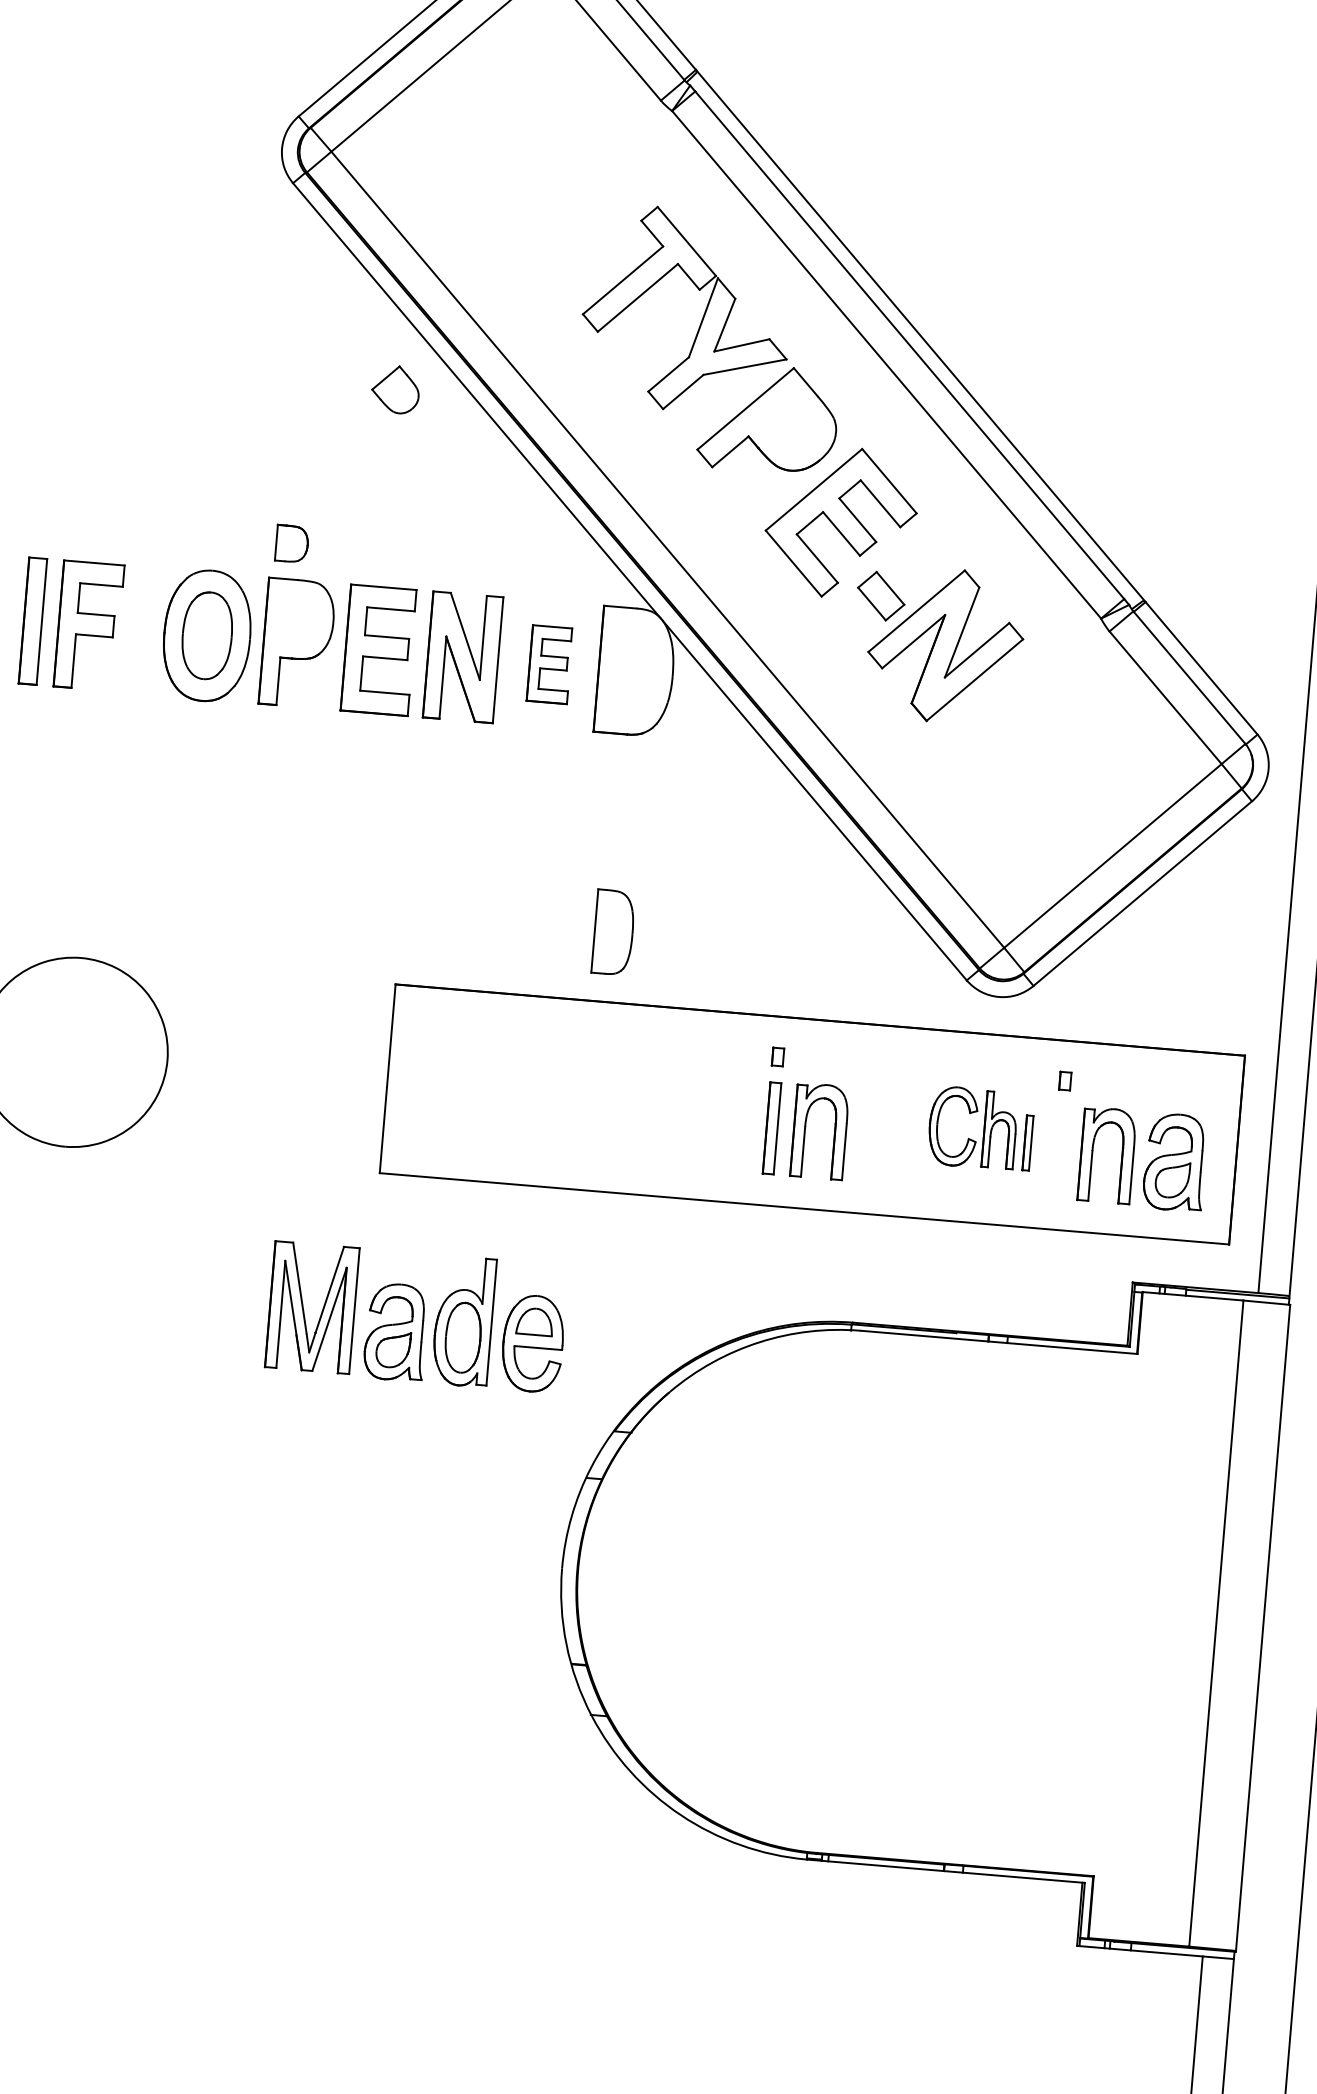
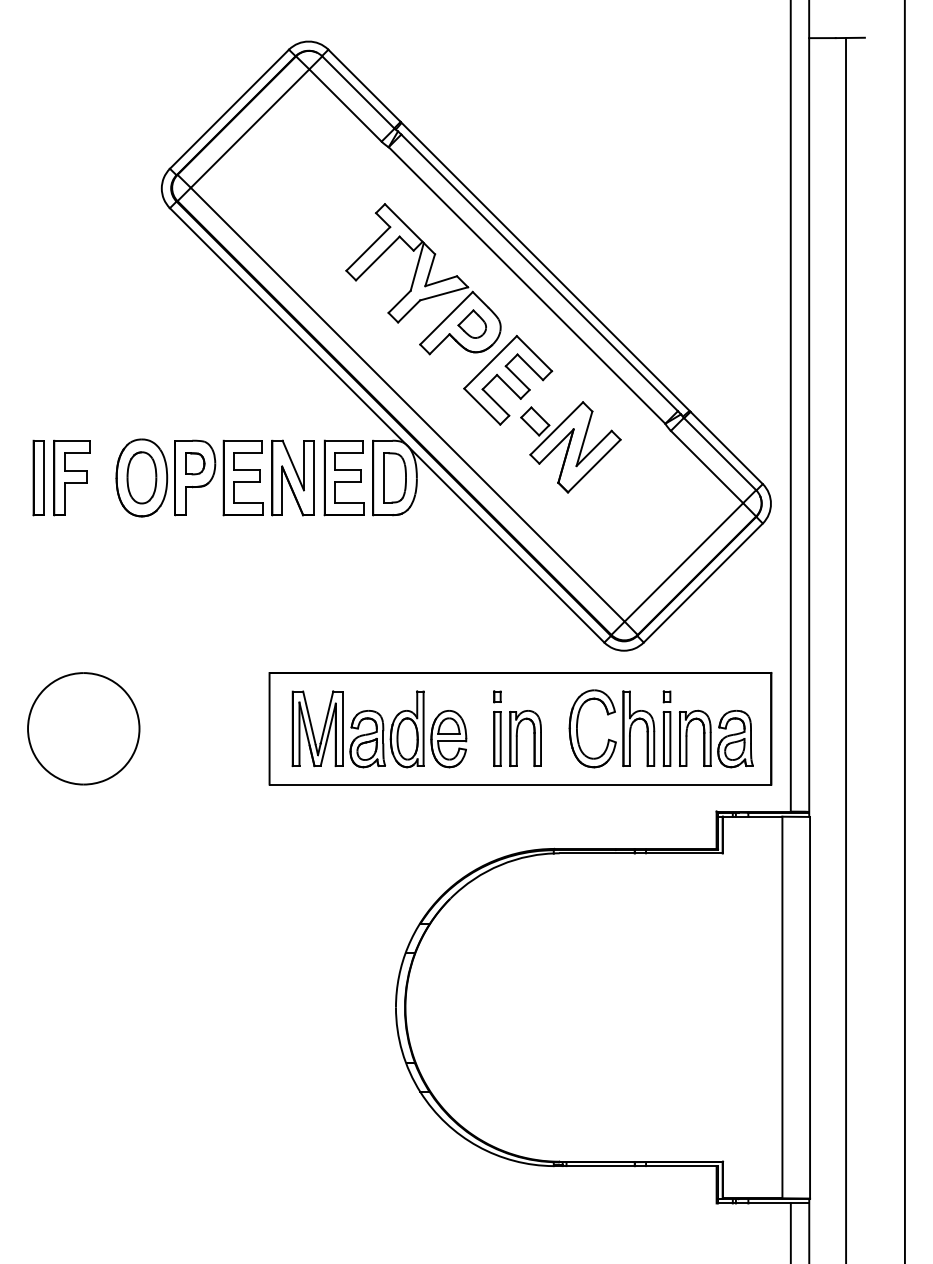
part: (394, 388) -> (471, 323), moved
part: (292, 543) -> (195, 463), moved
part: (548, 663) -> (343, 477), size x1.67
part: (613, 931) -> (394, 477), moved
part: (980, 1127) -> (619, 728), size x1.67
part: (416, 1317) -> (379, 729), moved

